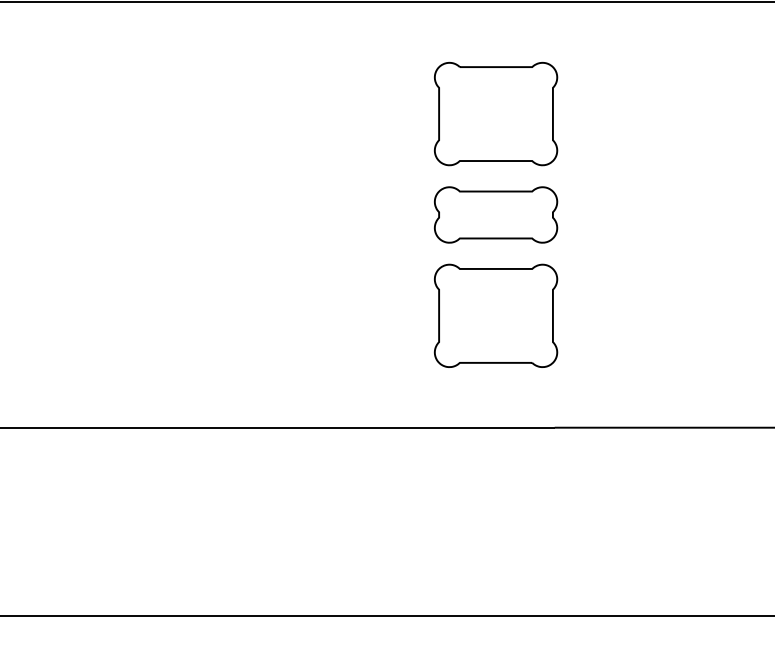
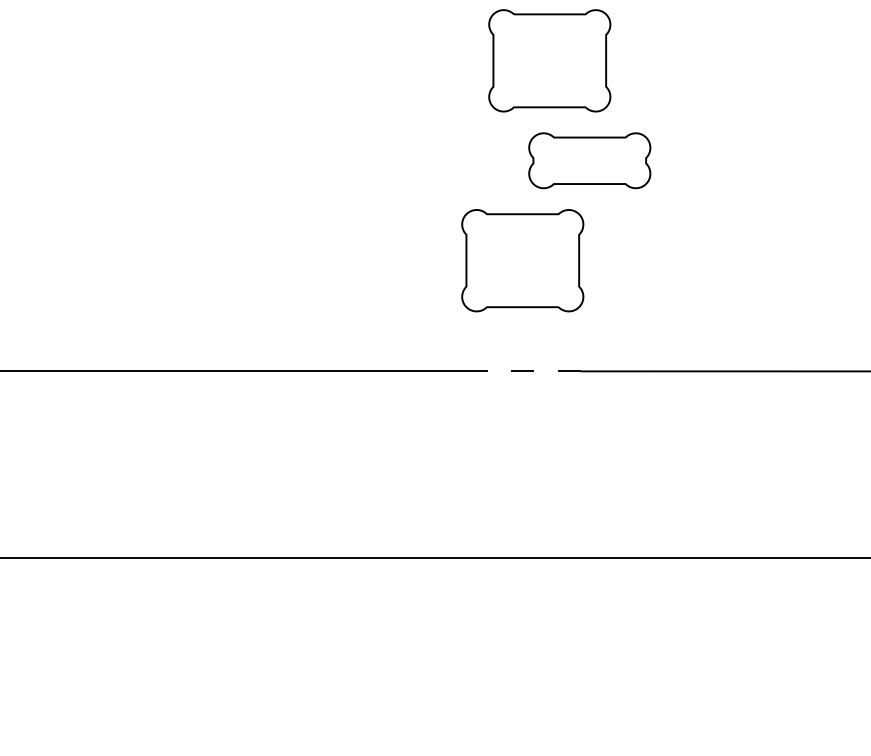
part: (495, 113) -> (549, 60), moved
part: (495, 214) -> (589, 160), moved
line: (495, 427) -> (522, 371), solid -> dashed

